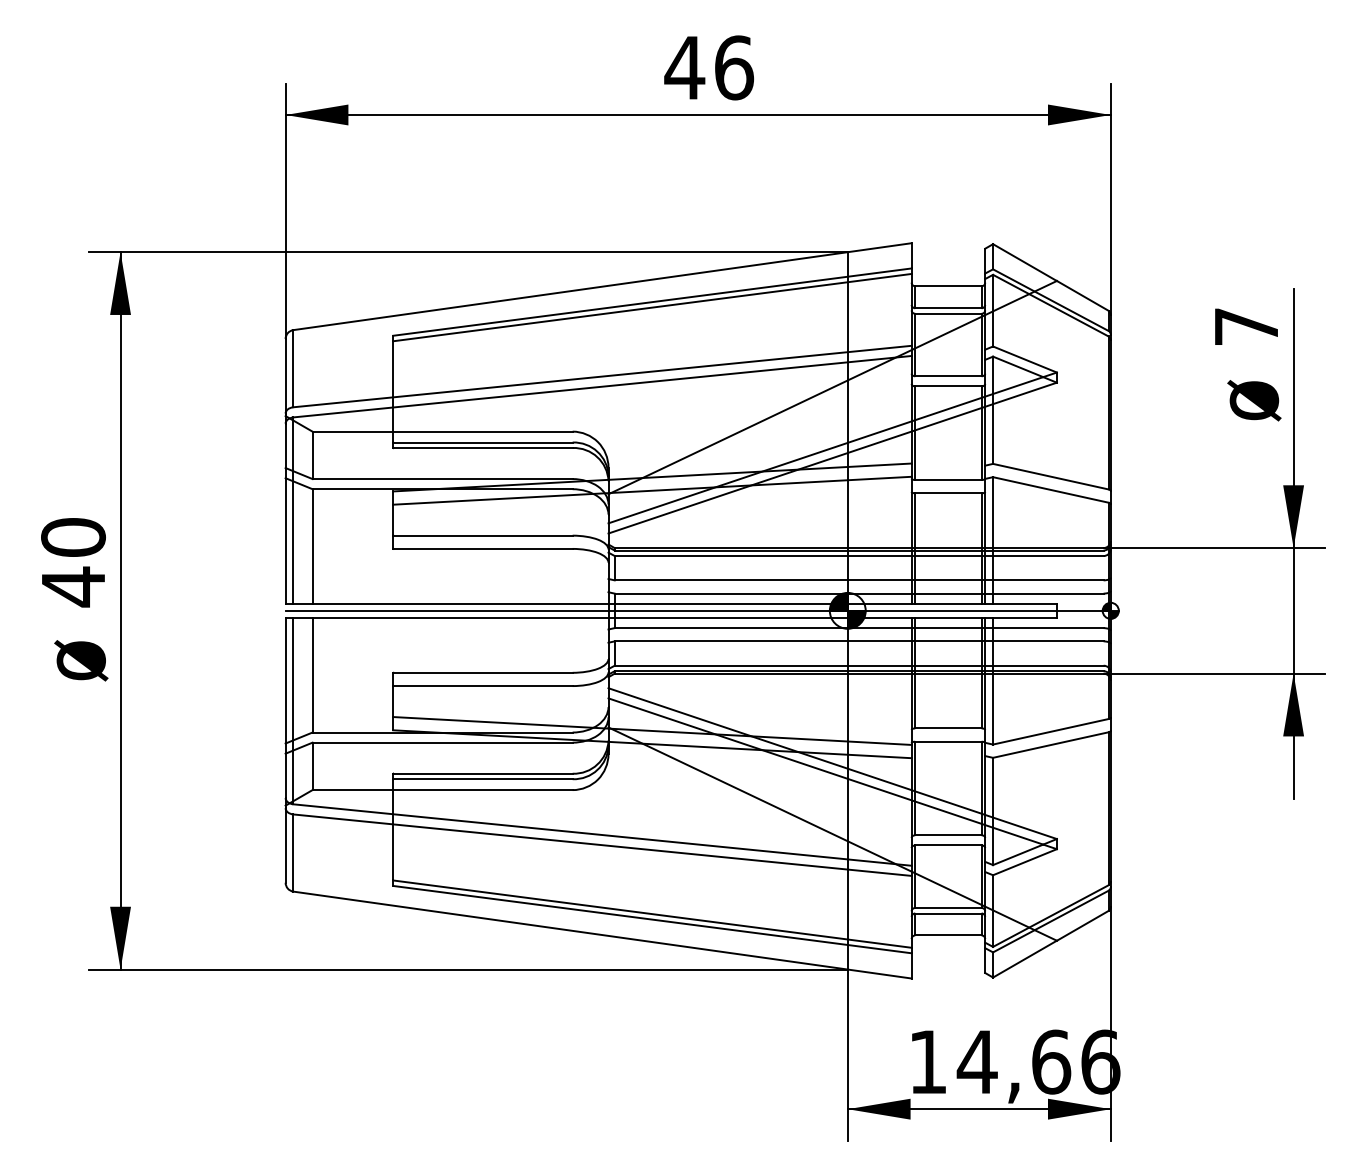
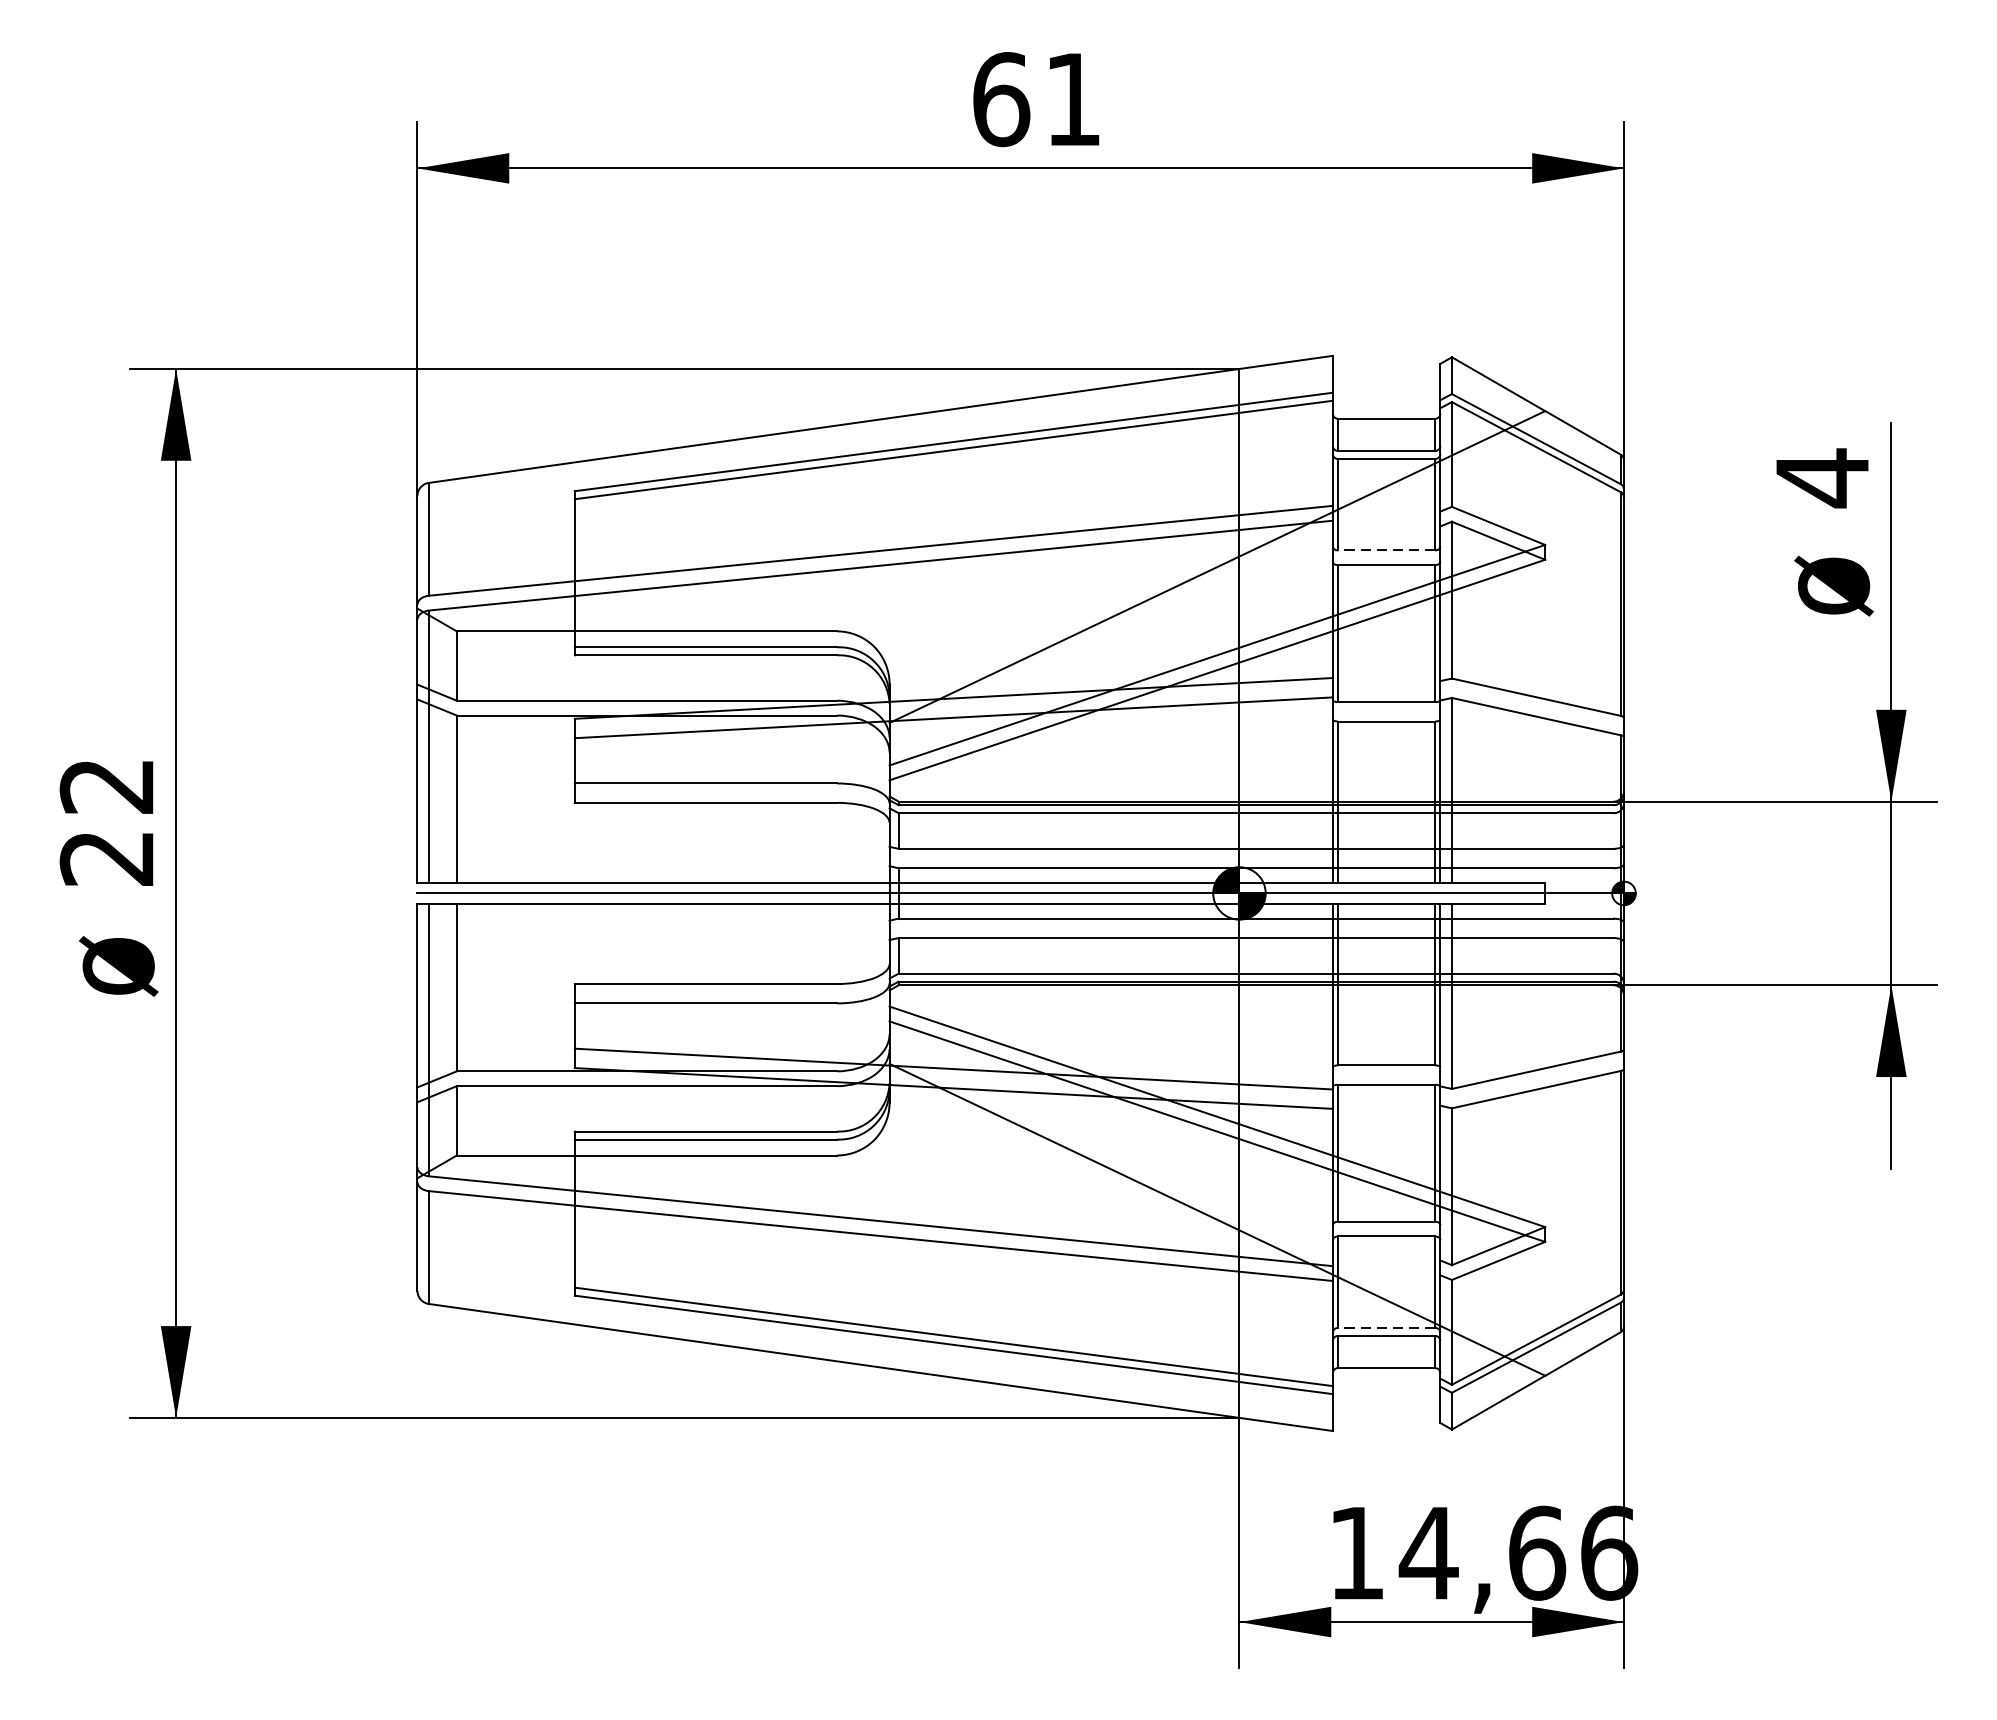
text: (709, 67) -> (1037, 98), 46 -> 61
text: (1246, 326) -> (1822, 477), 7 -> 4
line: (947, 376) -> (1385, 550), solid -> dashed
text: (73, 562) -> (107, 822), 40 -> 22
line: (947, 908) -> (1385, 1328), solid -> dashed

